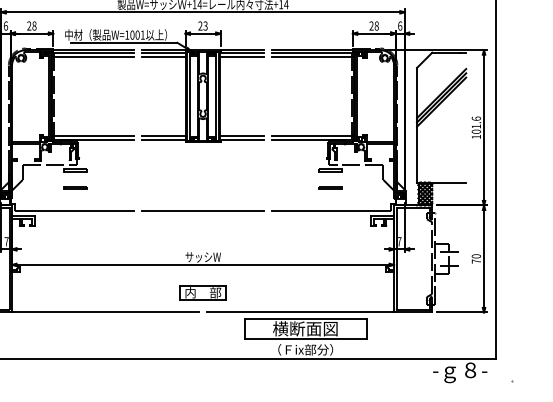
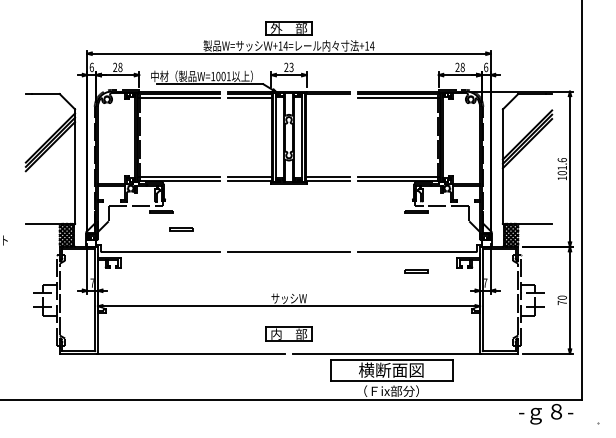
line: (242, 56) -> (328, 97), removed
line: (75, 187) -> (181, 228), moved
line: (330, 187) -> (416, 270), moved

